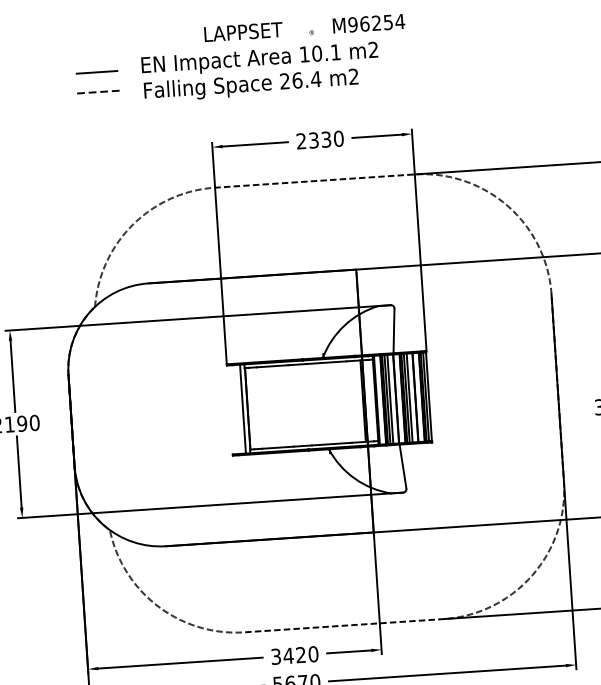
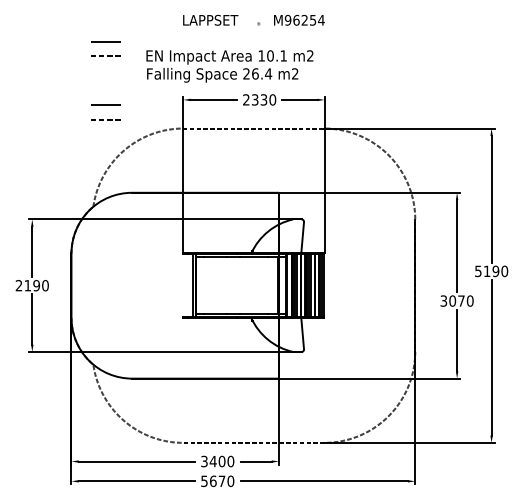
text: (260, 72) -> (229, 66), moved
line: (102, 161) -> (105, 104), added
line: (101, 182) -> (103, 119), added
text: (300, 655) -> (221, 461), 3420 -> 3400

